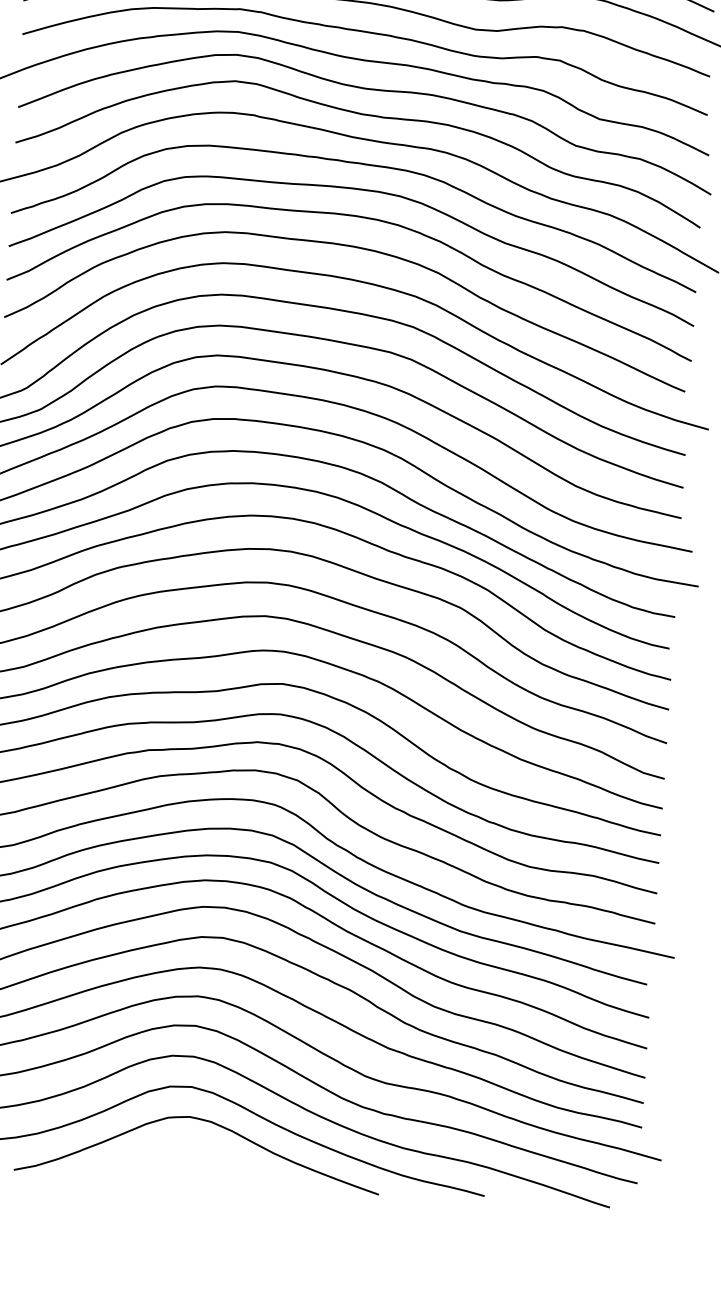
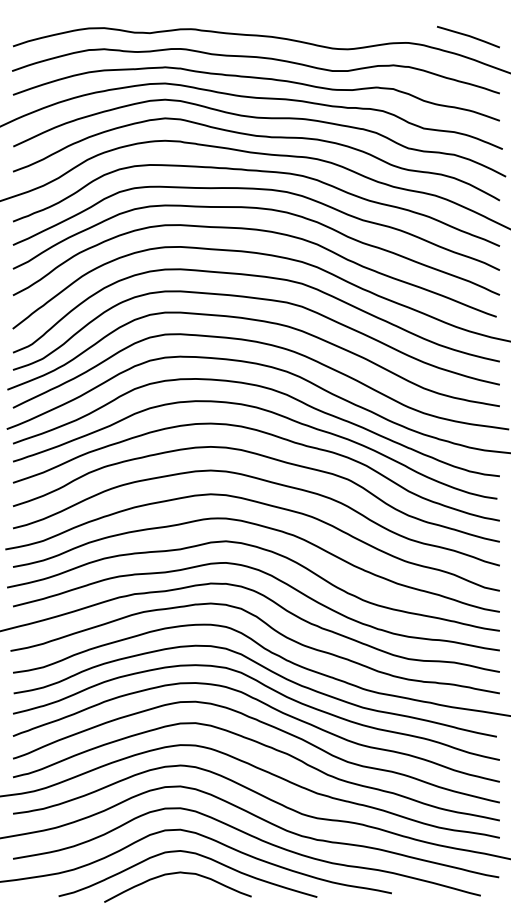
curve: (179, 1149) -> (174, 874), added

